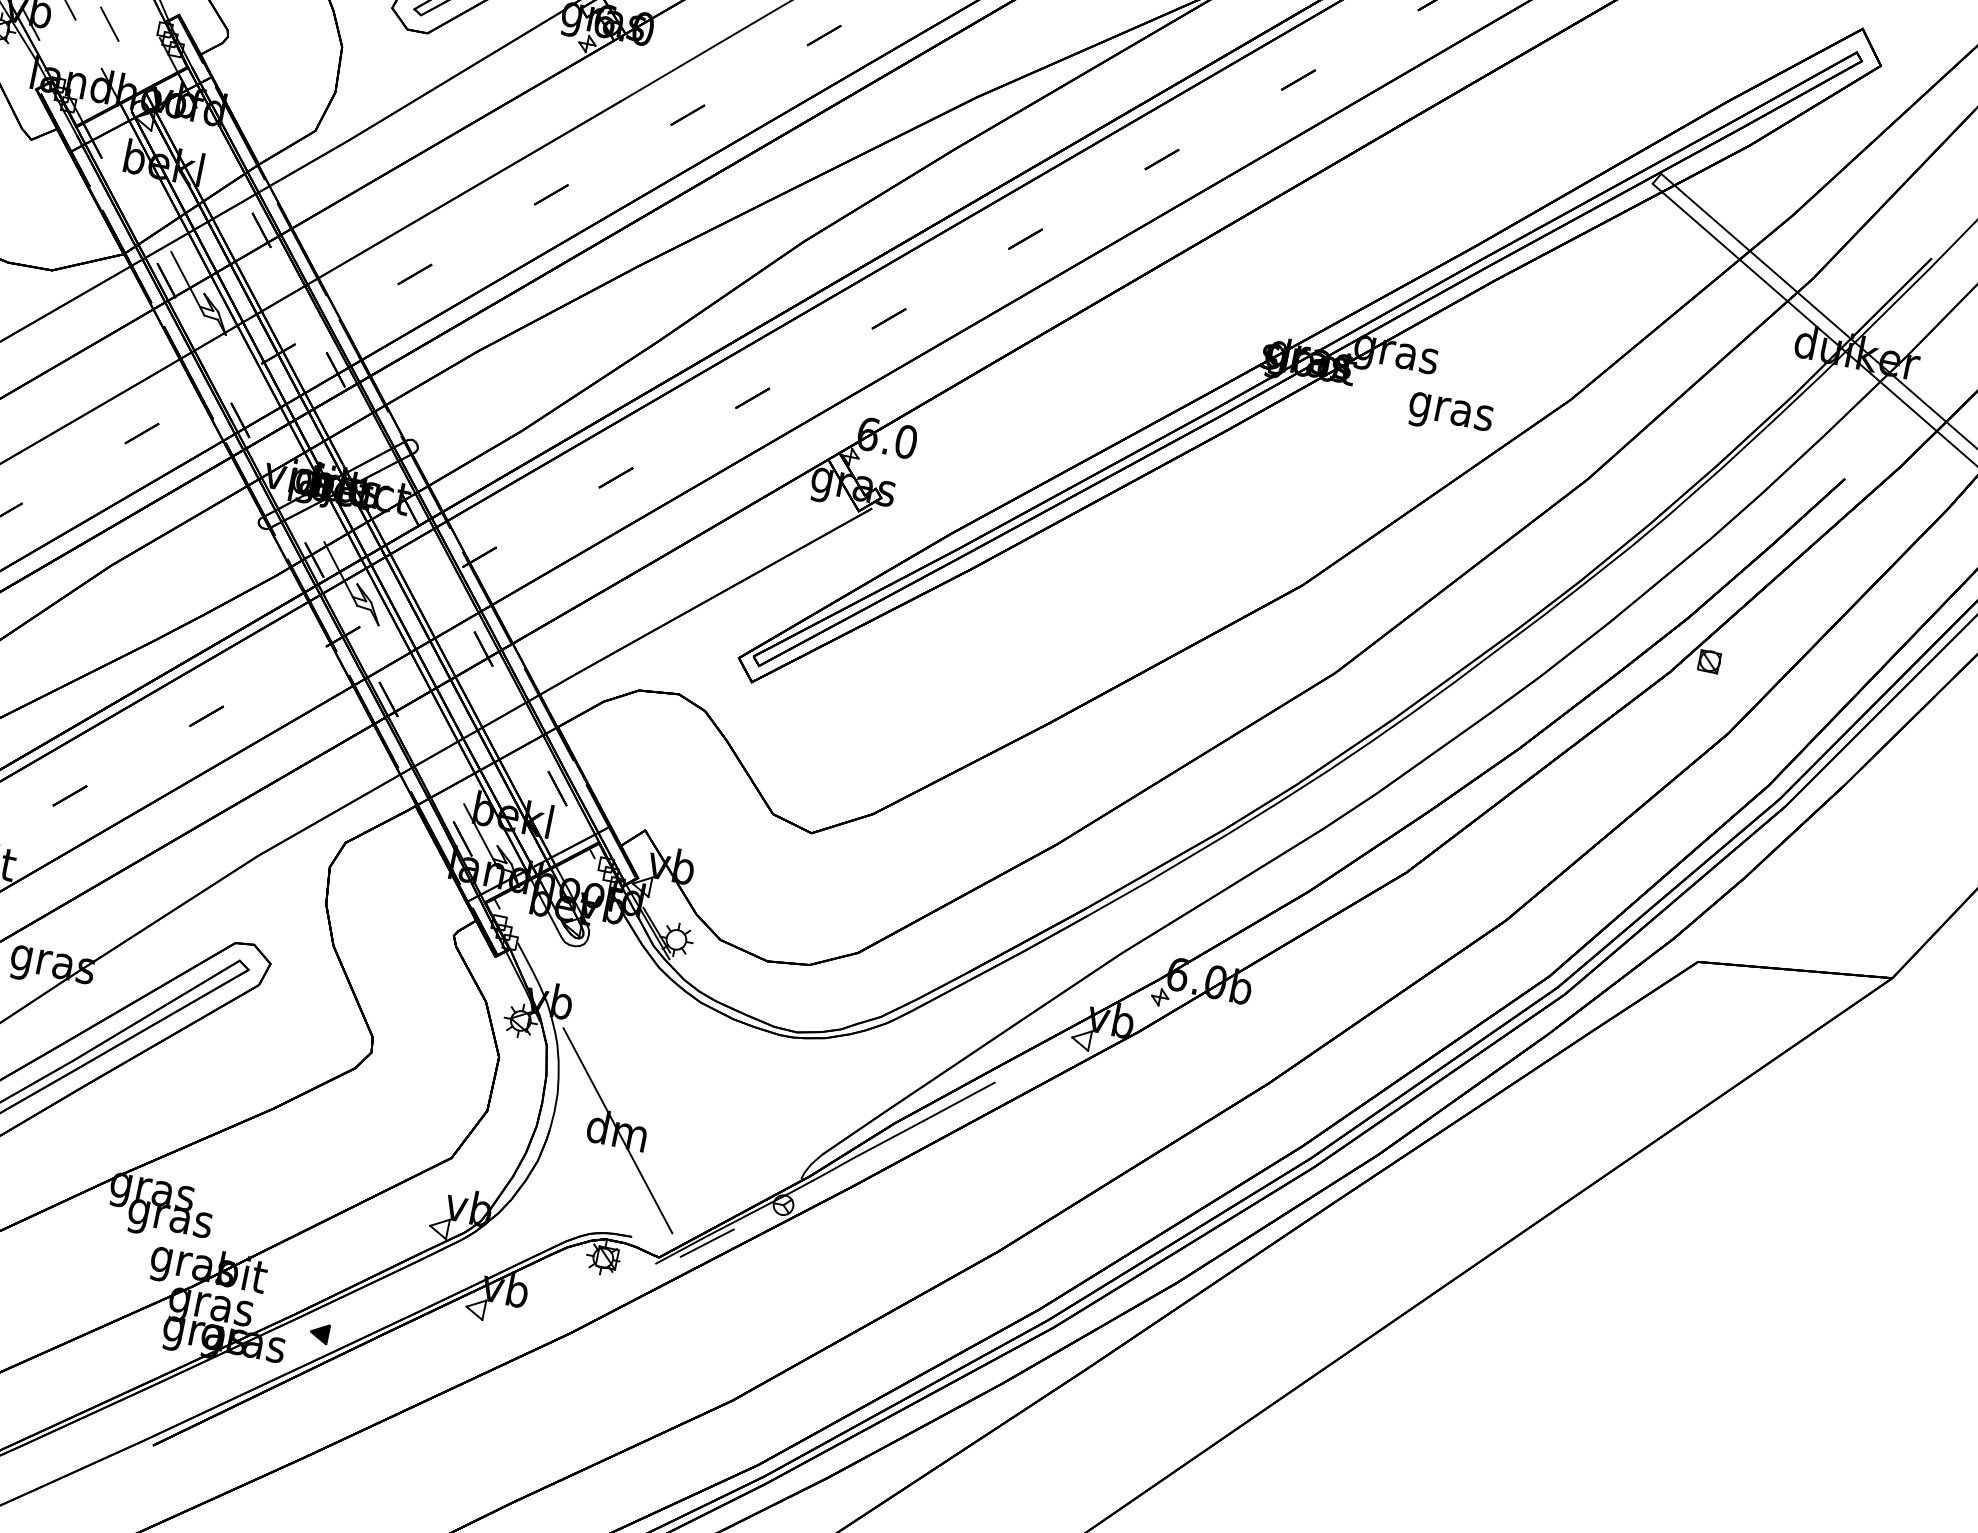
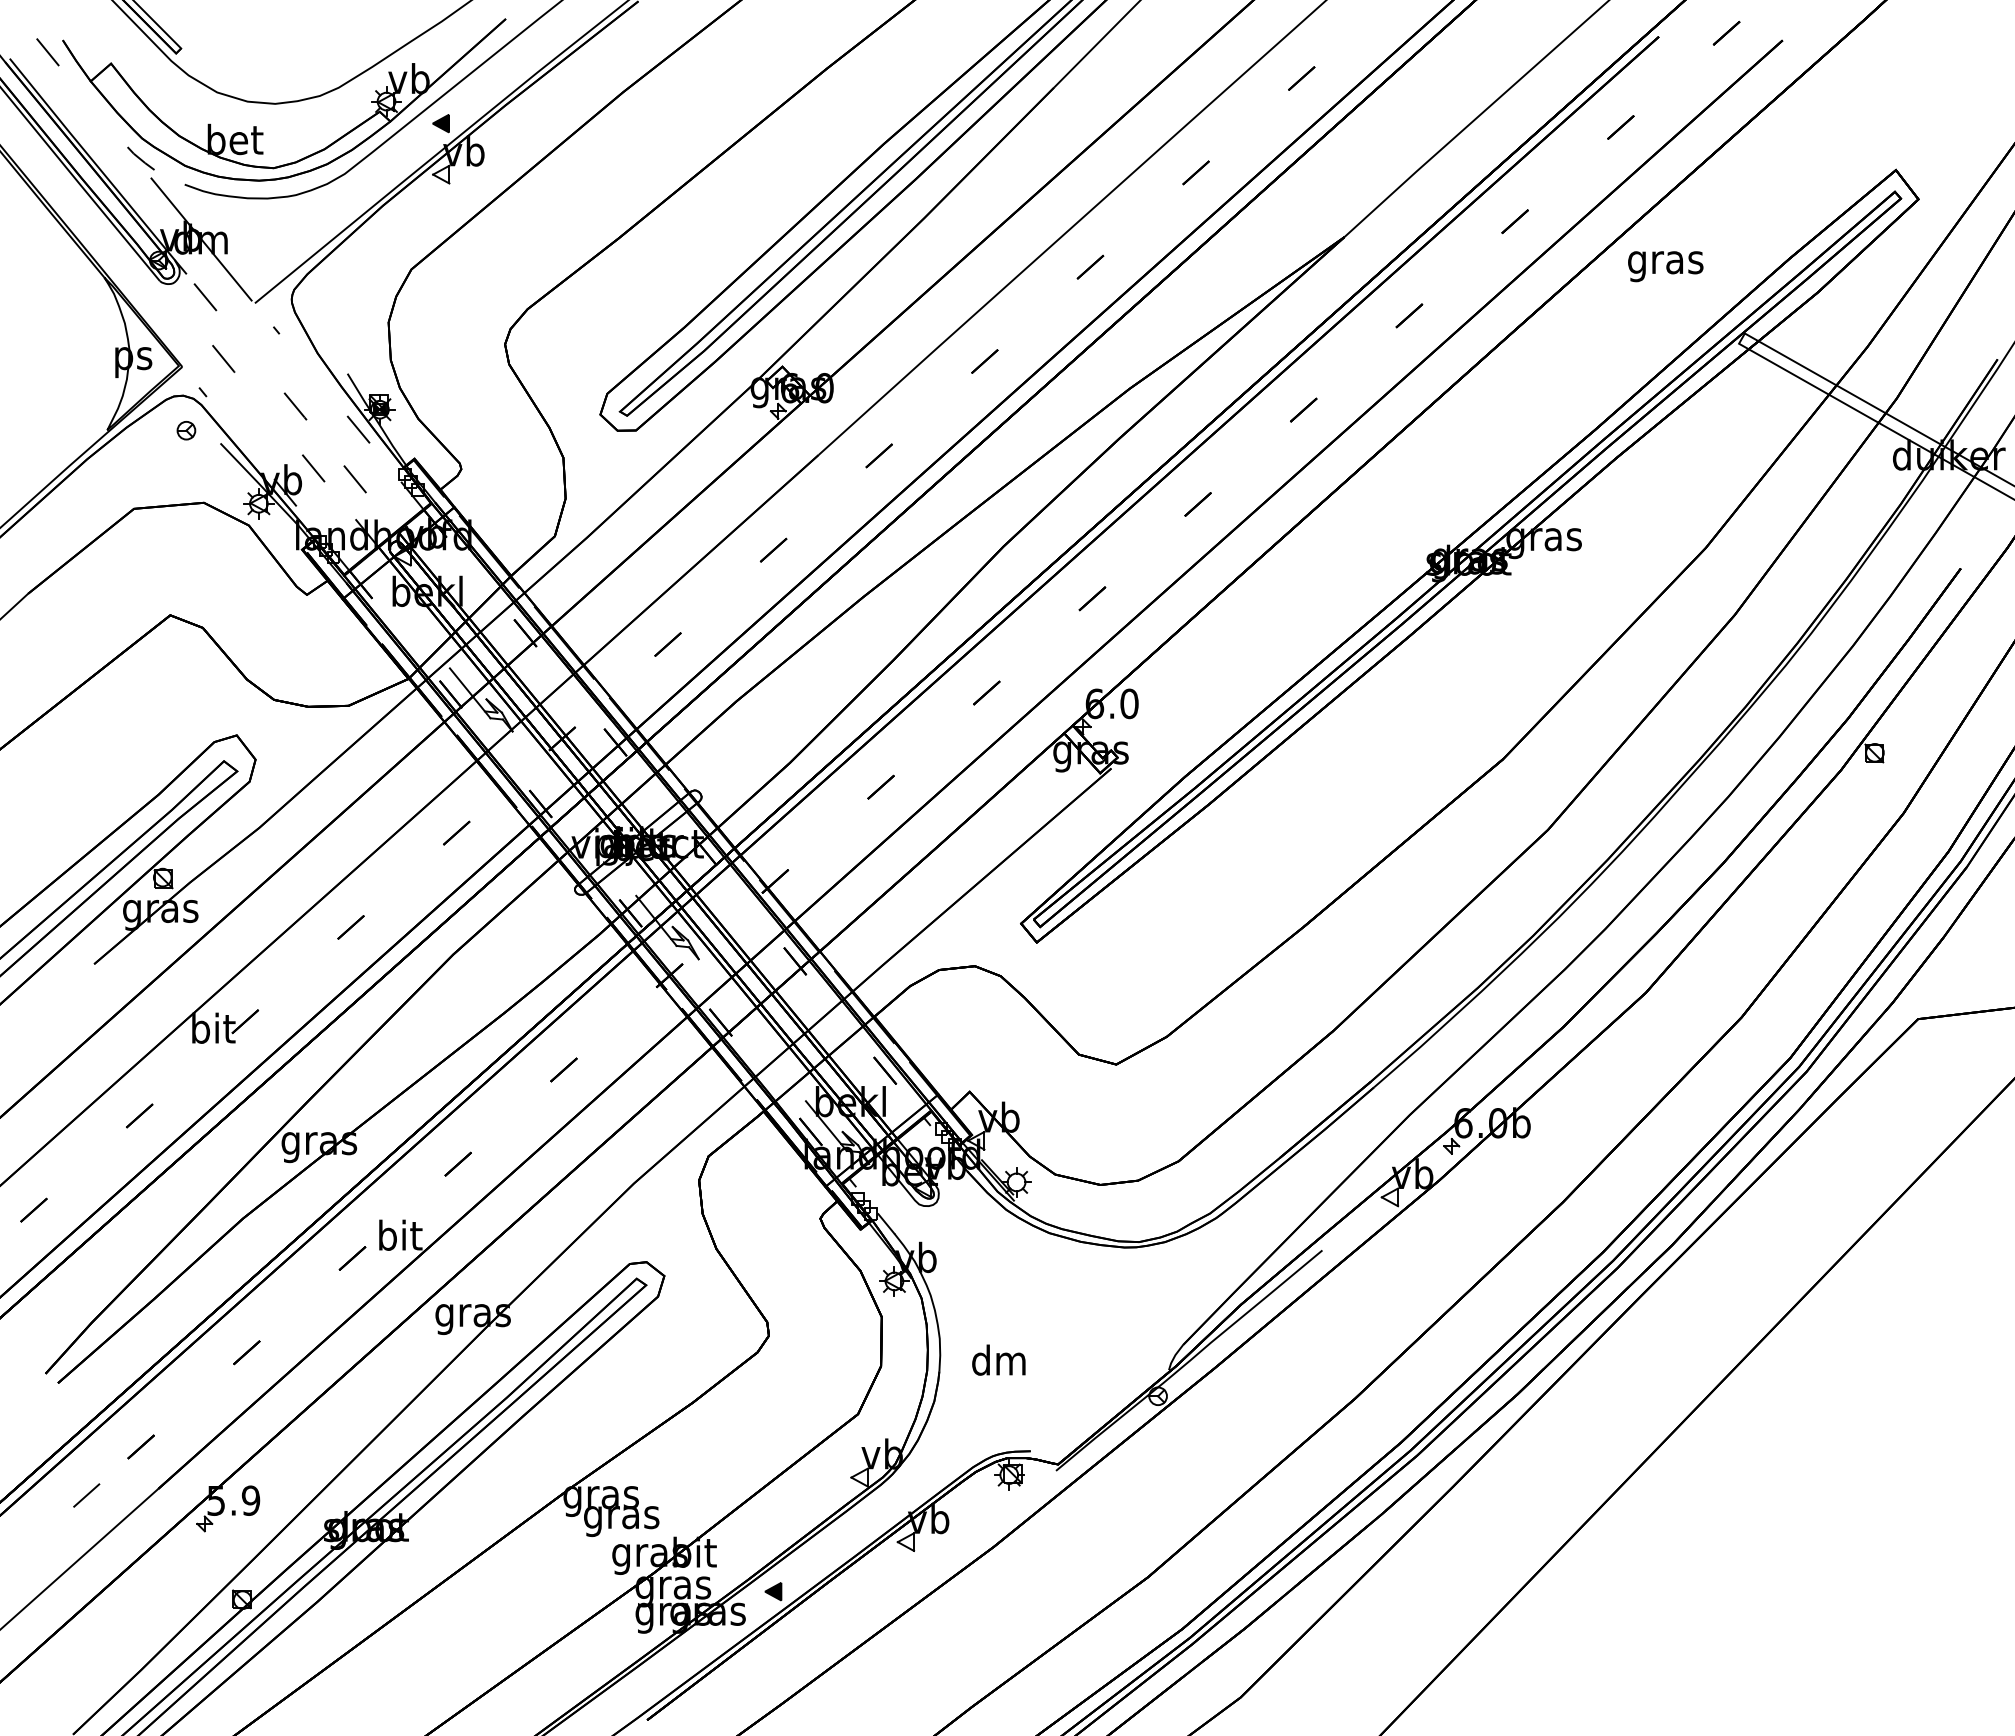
text: (1450, 415) -> (1665, 266), moved
line: (618, 1130) -> (999, 1360), removed
line: (706, 1242) -> (1097, 1442), removed

